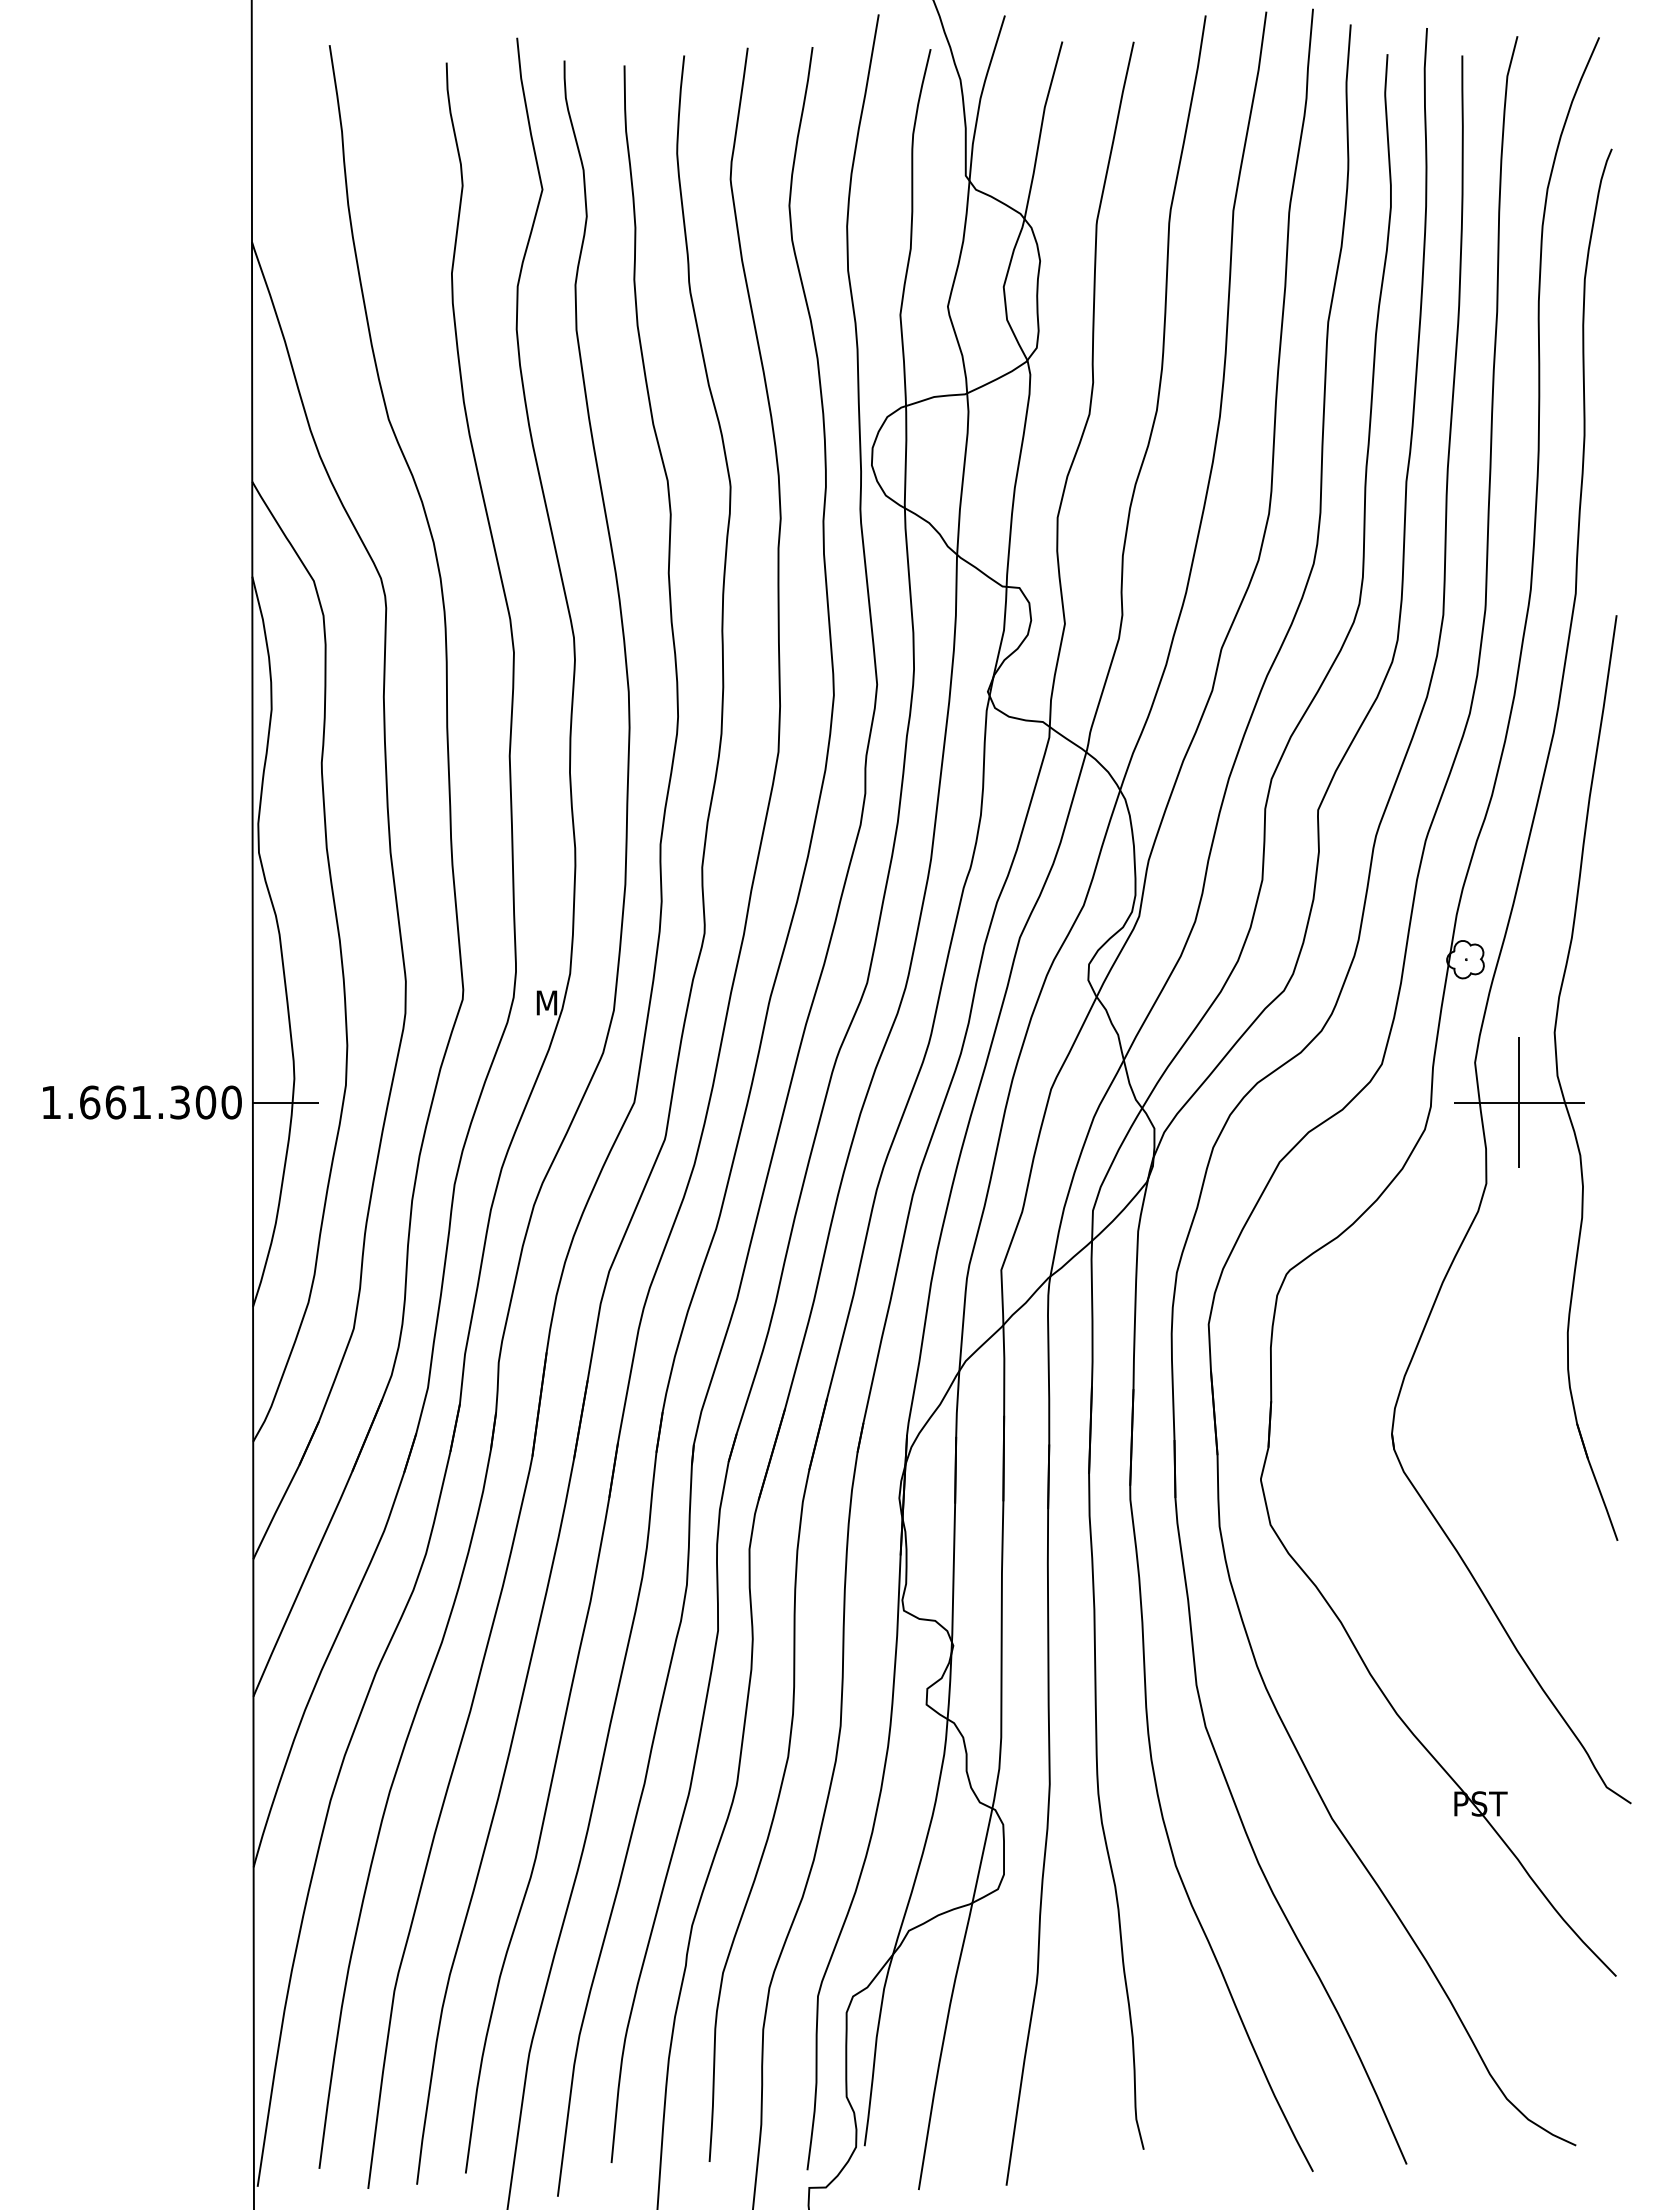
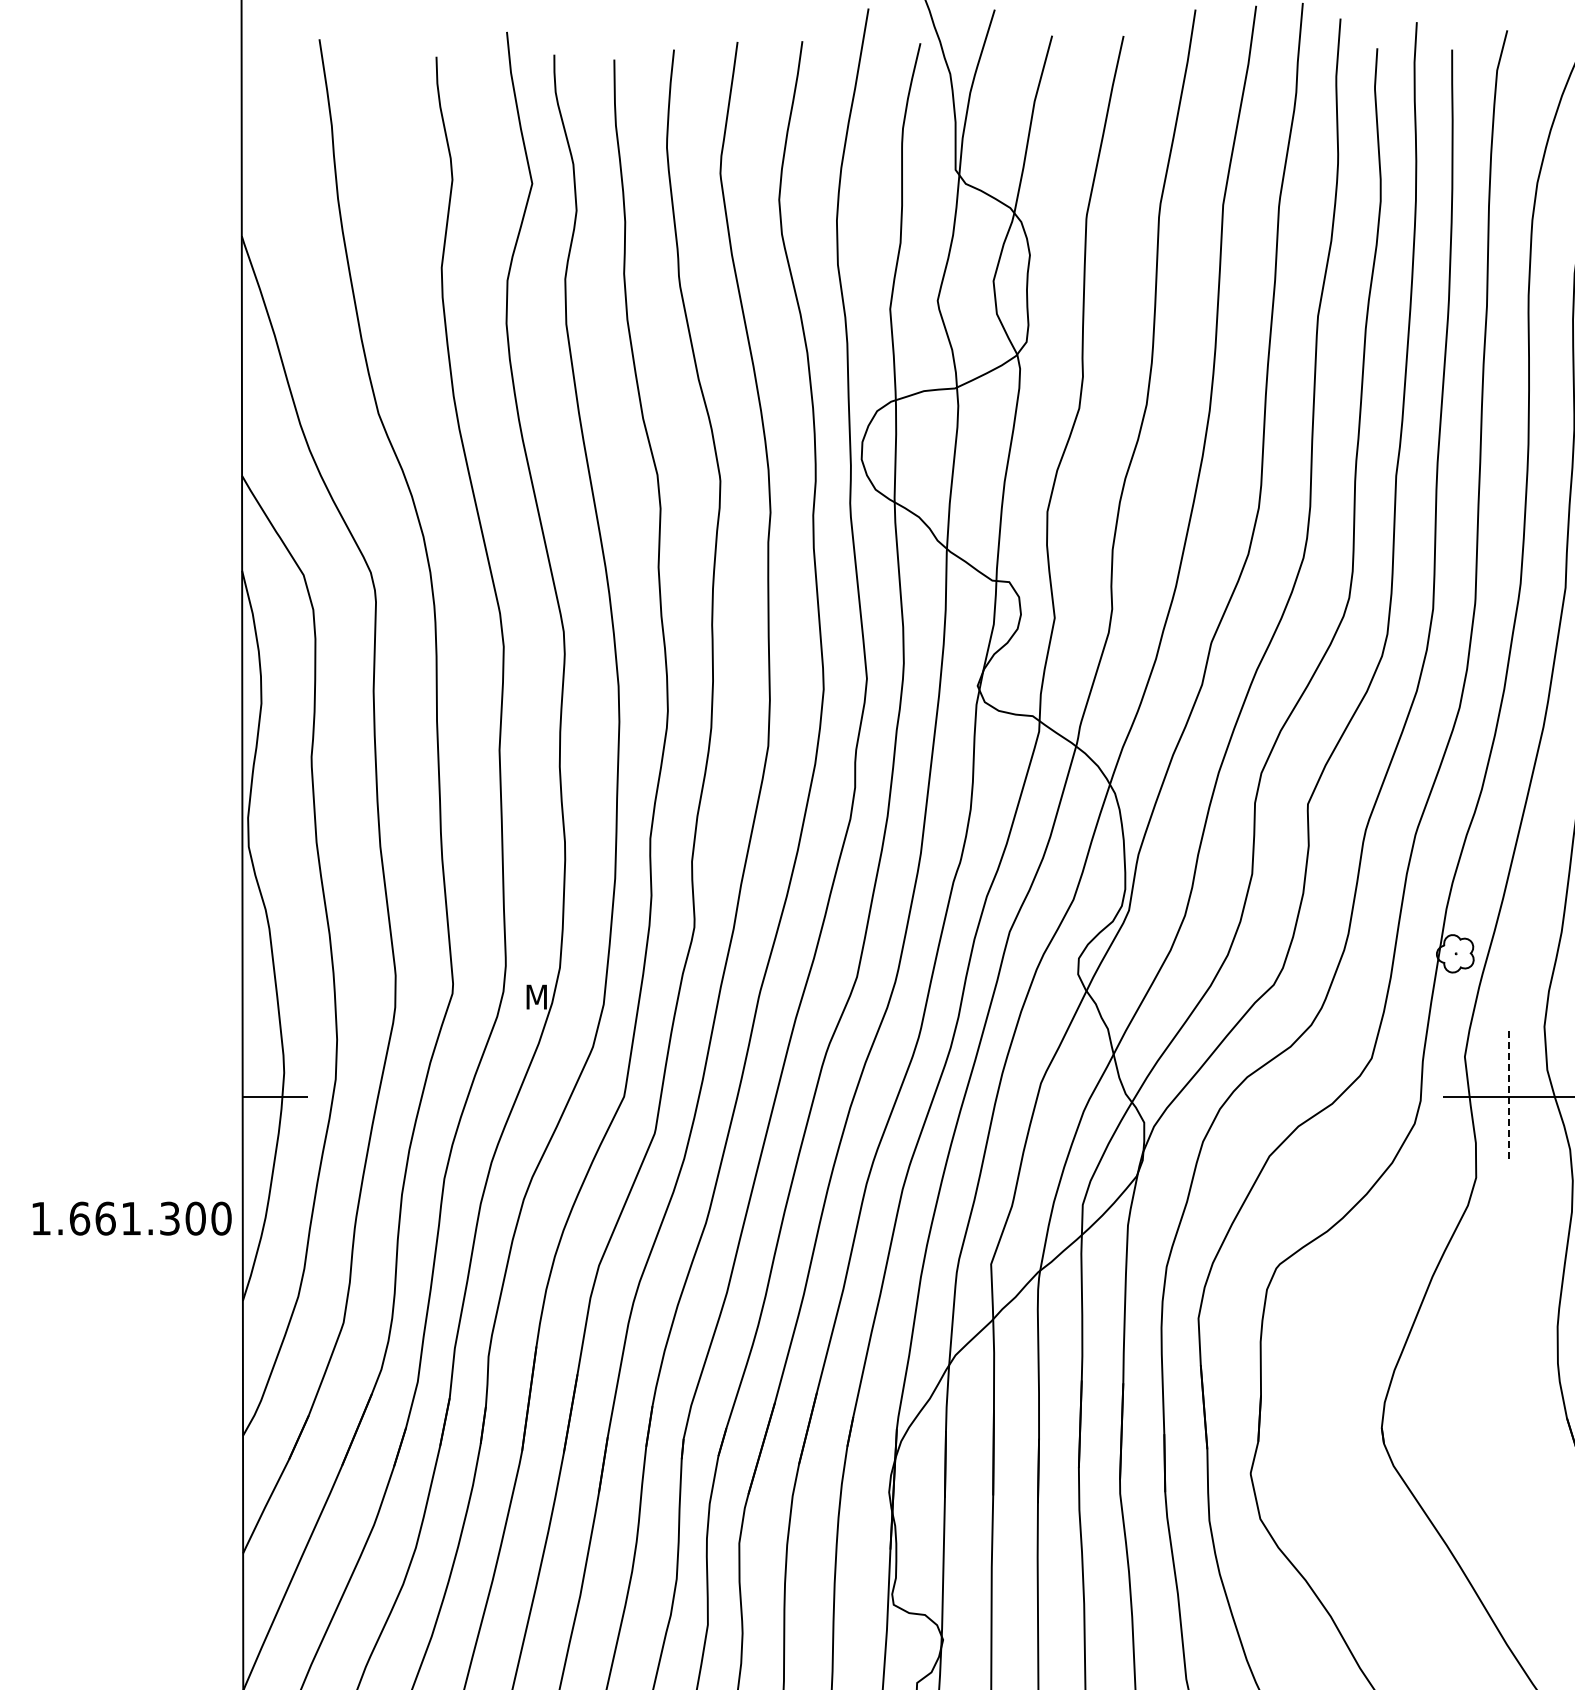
text: (142, 1102) -> (132, 1218), moved
line: (1519, 1102) -> (1509, 1096), solid -> dashed

